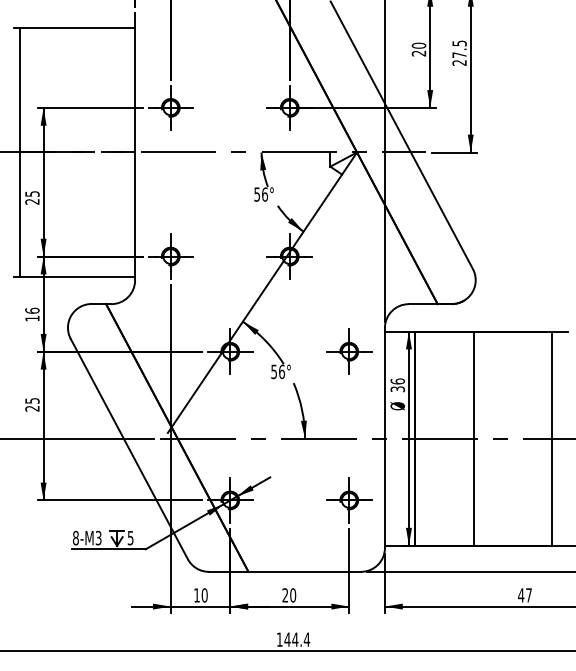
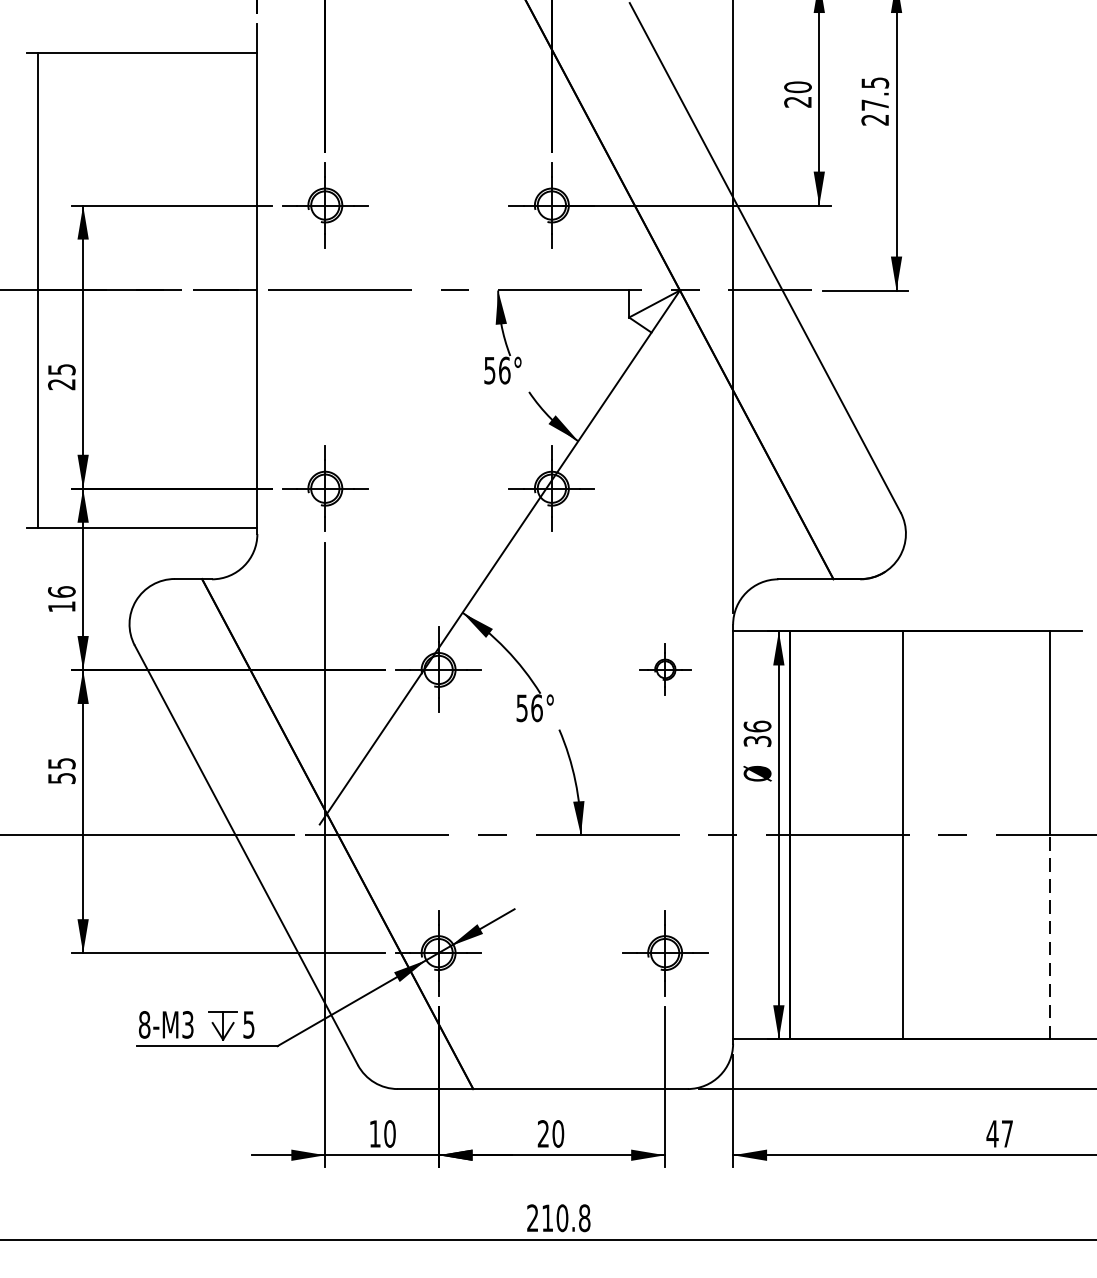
part: (349, 351) -> (665, 669), size x0.6
text: (32, 408) -> (61, 778), 25 -> 55
line: (551, 492) -> (1050, 937), solid -> dashed
text: (293, 639) -> (558, 1217), 144.4 -> 210.8

